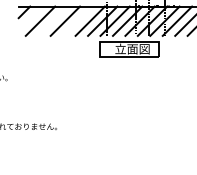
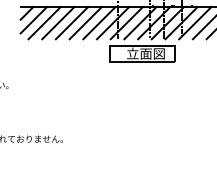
line: (30, 17) -> (33, 19), added
line: (53, 20) -> (58, 22), added
line: (77, 20) -> (85, 22), added

